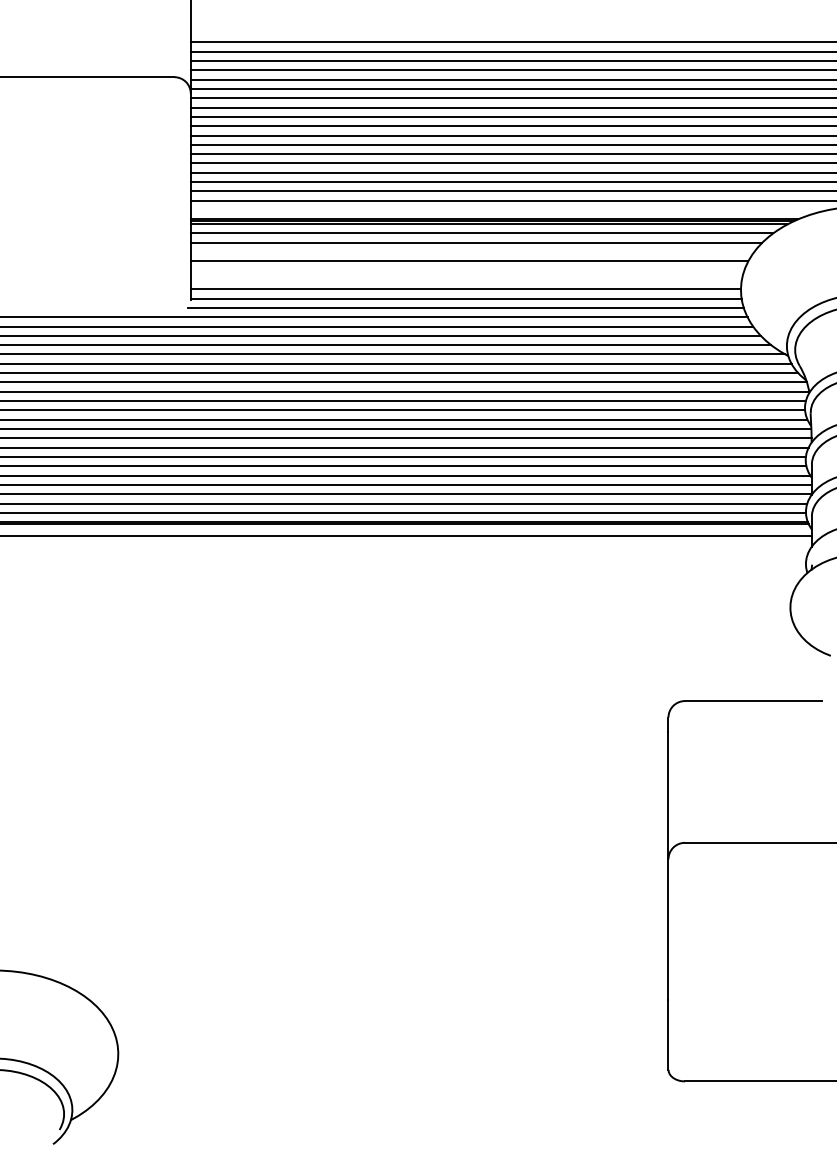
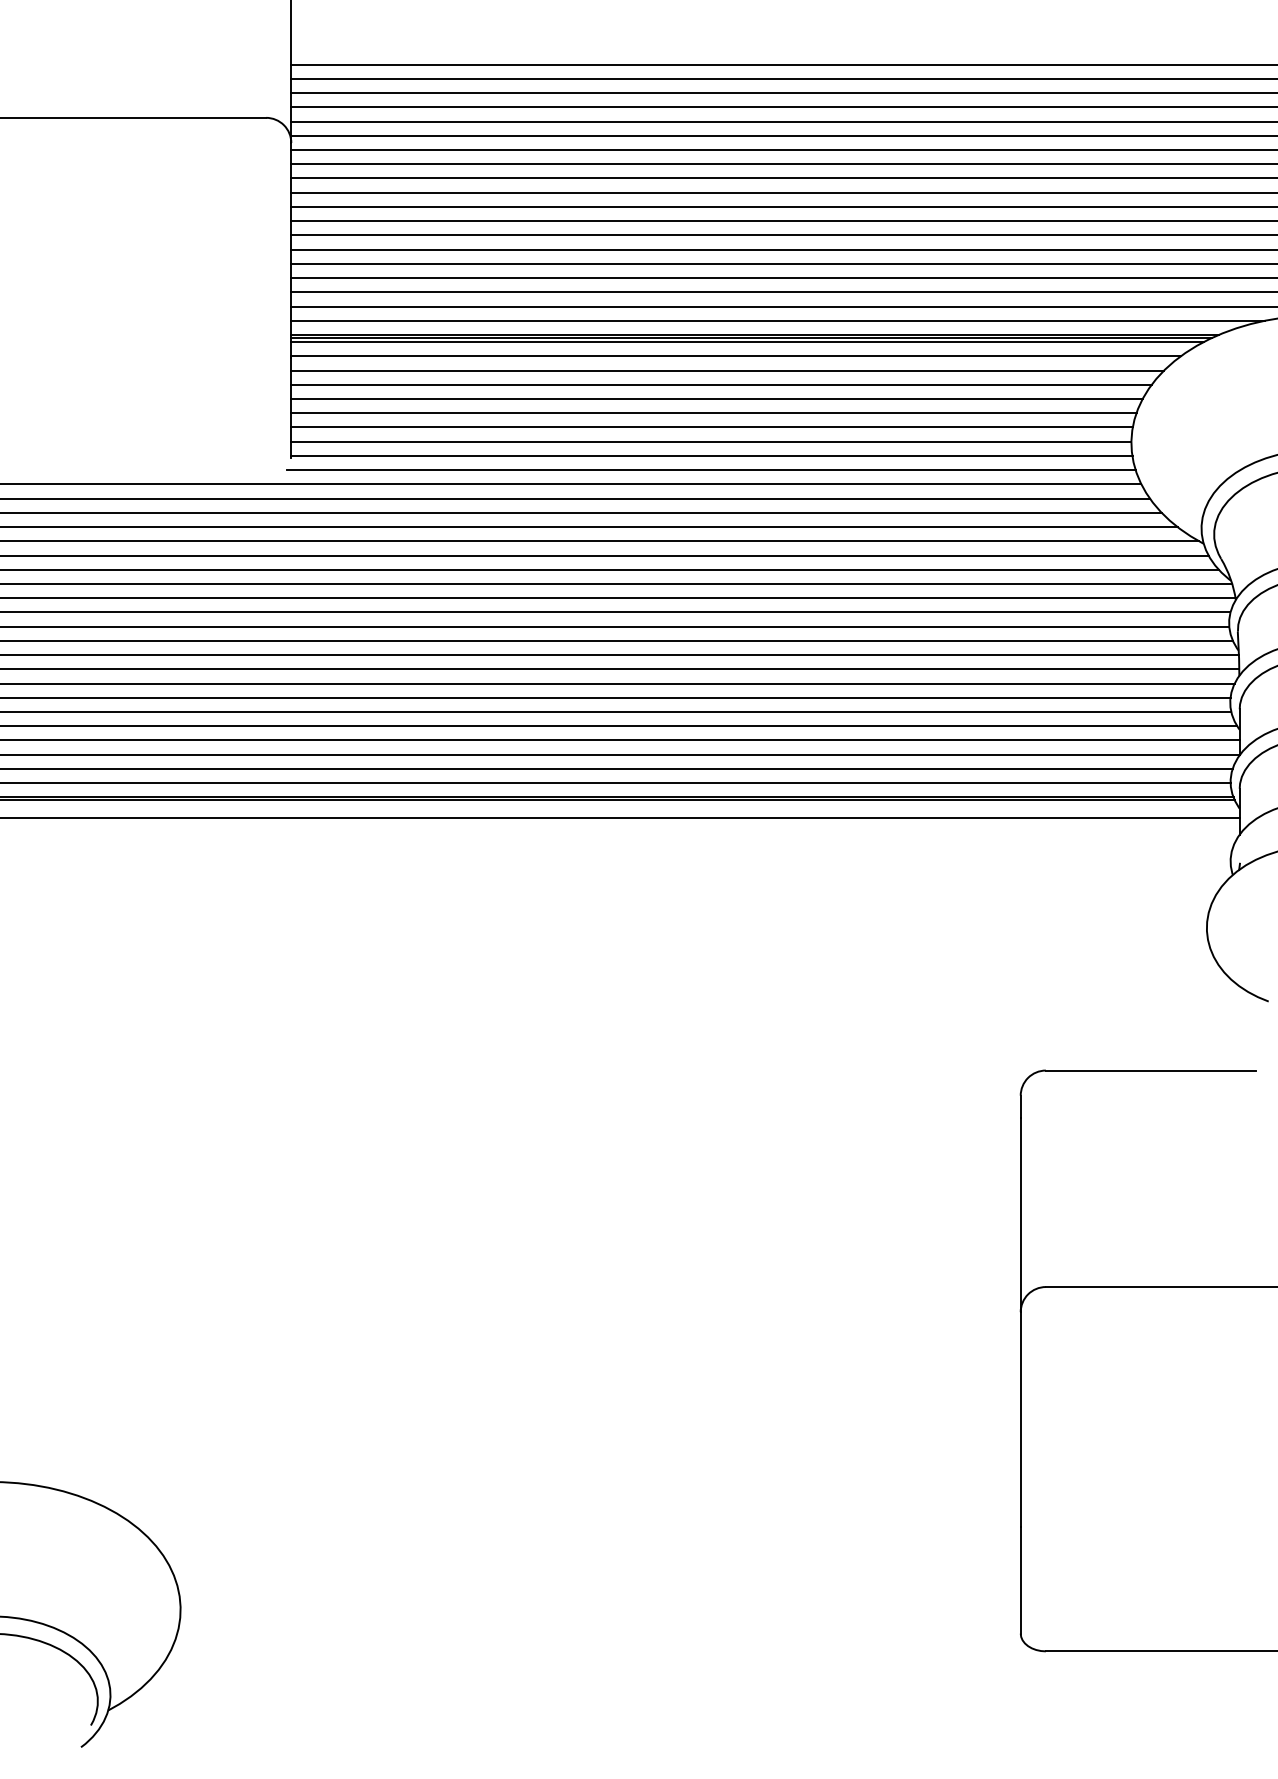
line: (509, 210) -> (777, 321), added
line: (472, 251) -> (721, 384), added
line: (467, 270) -> (713, 413), added
line: (465, 279) -> (710, 426), added

